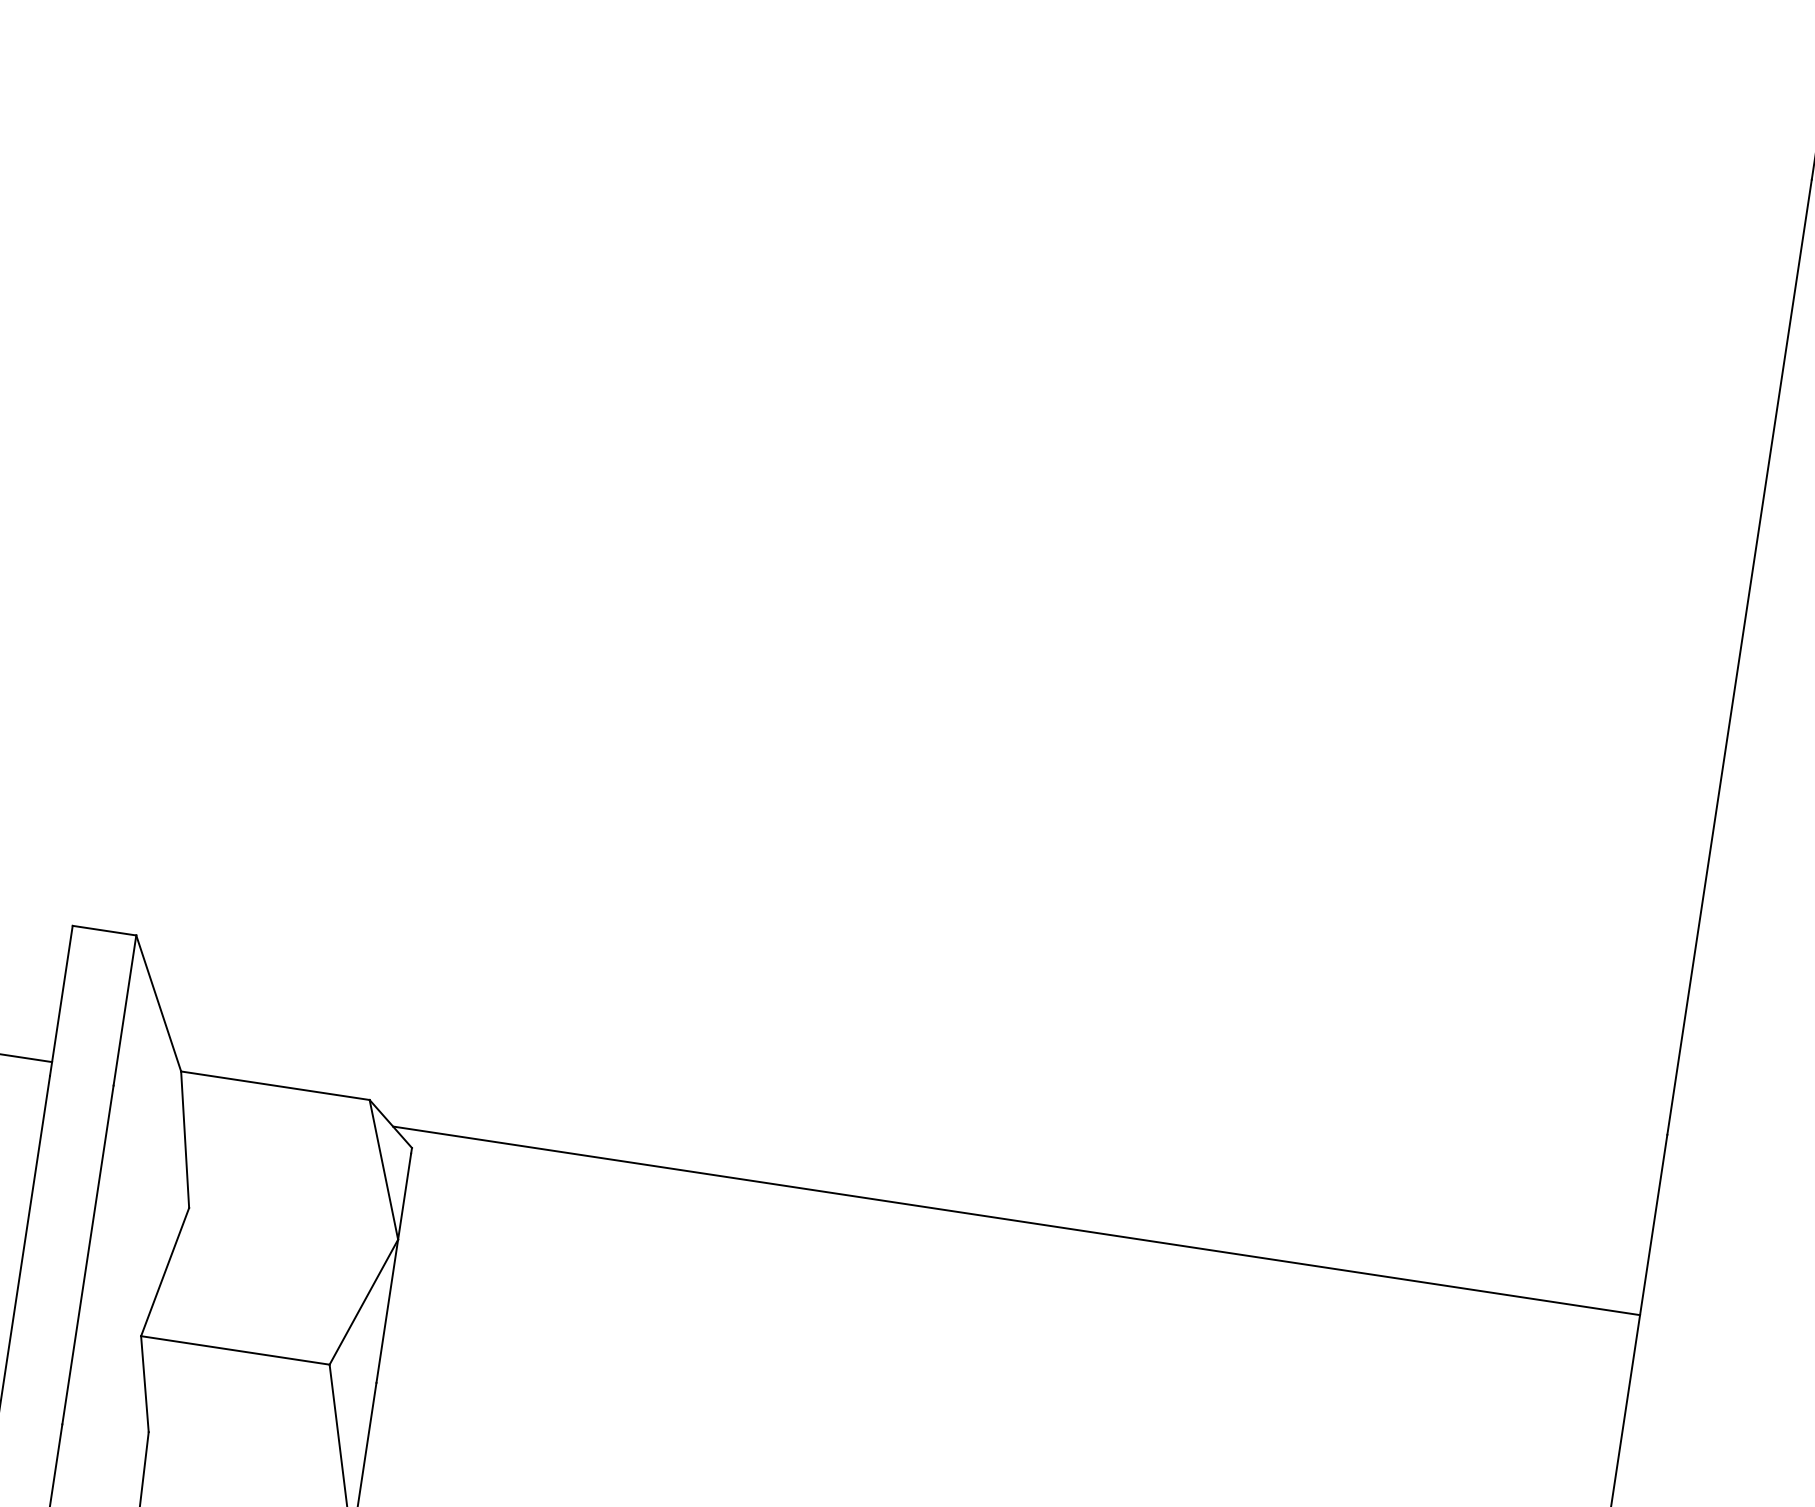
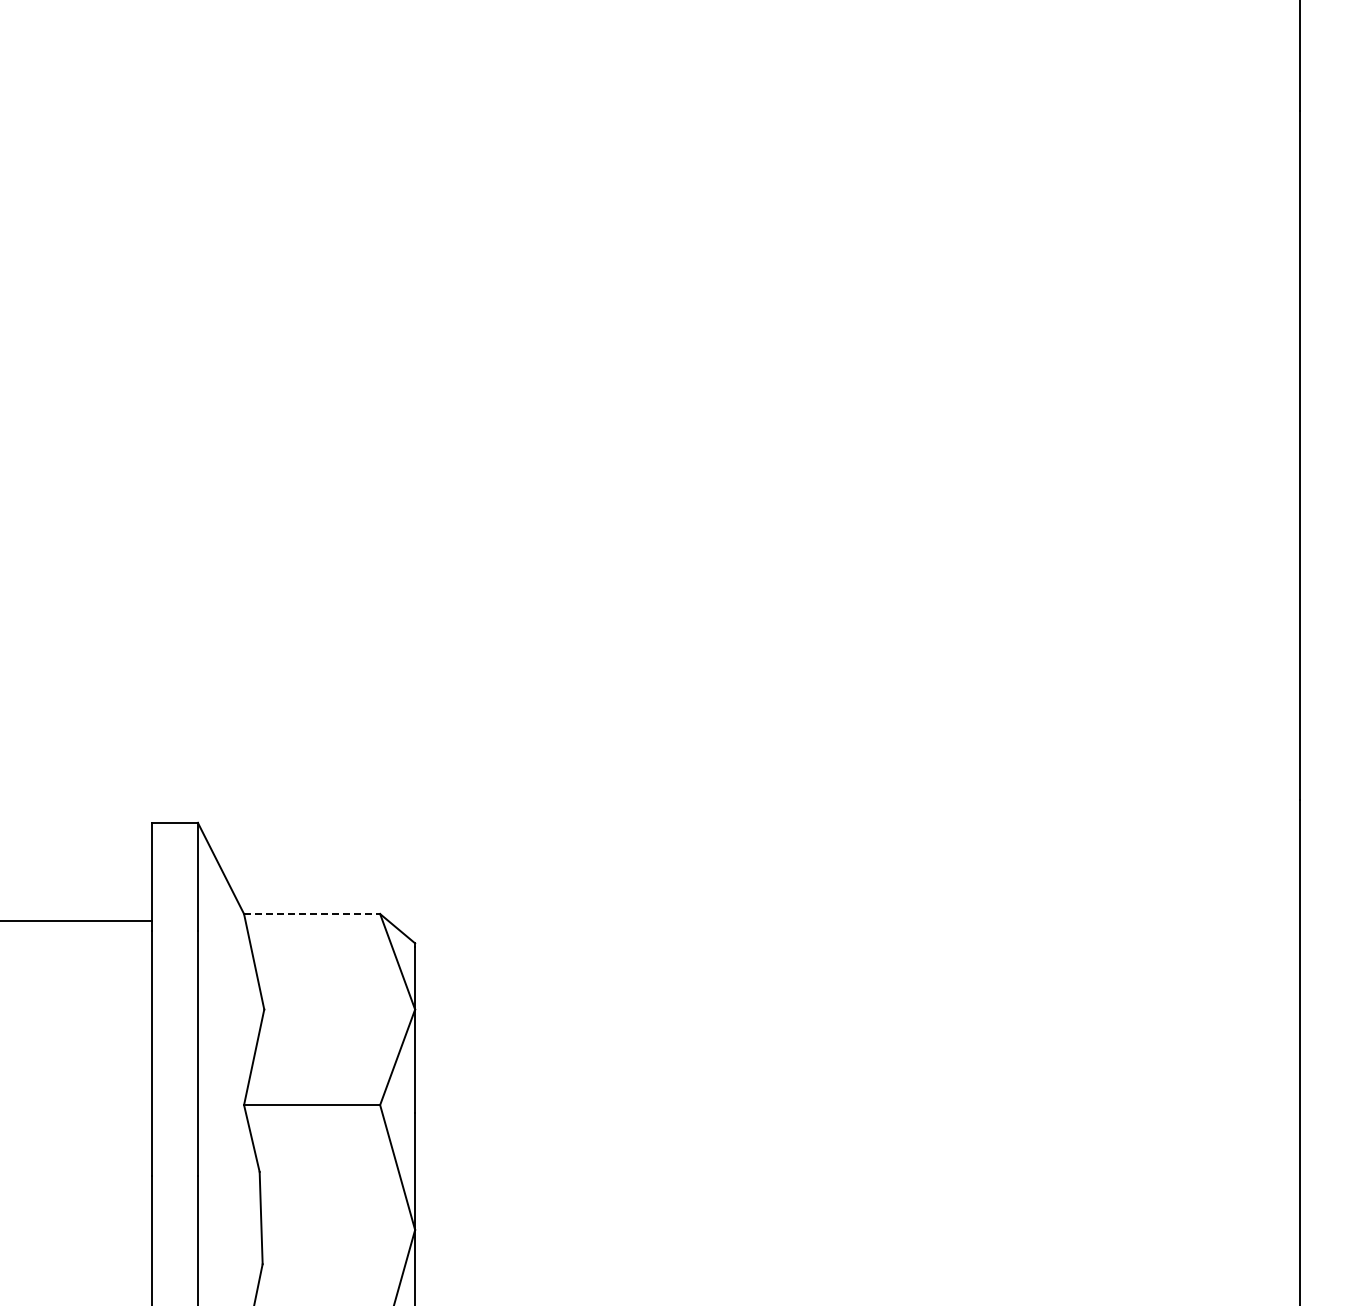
line: (275, 1086) -> (312, 914), solid -> dashed
line: (1016, 1221) -> (849, 930), removed

